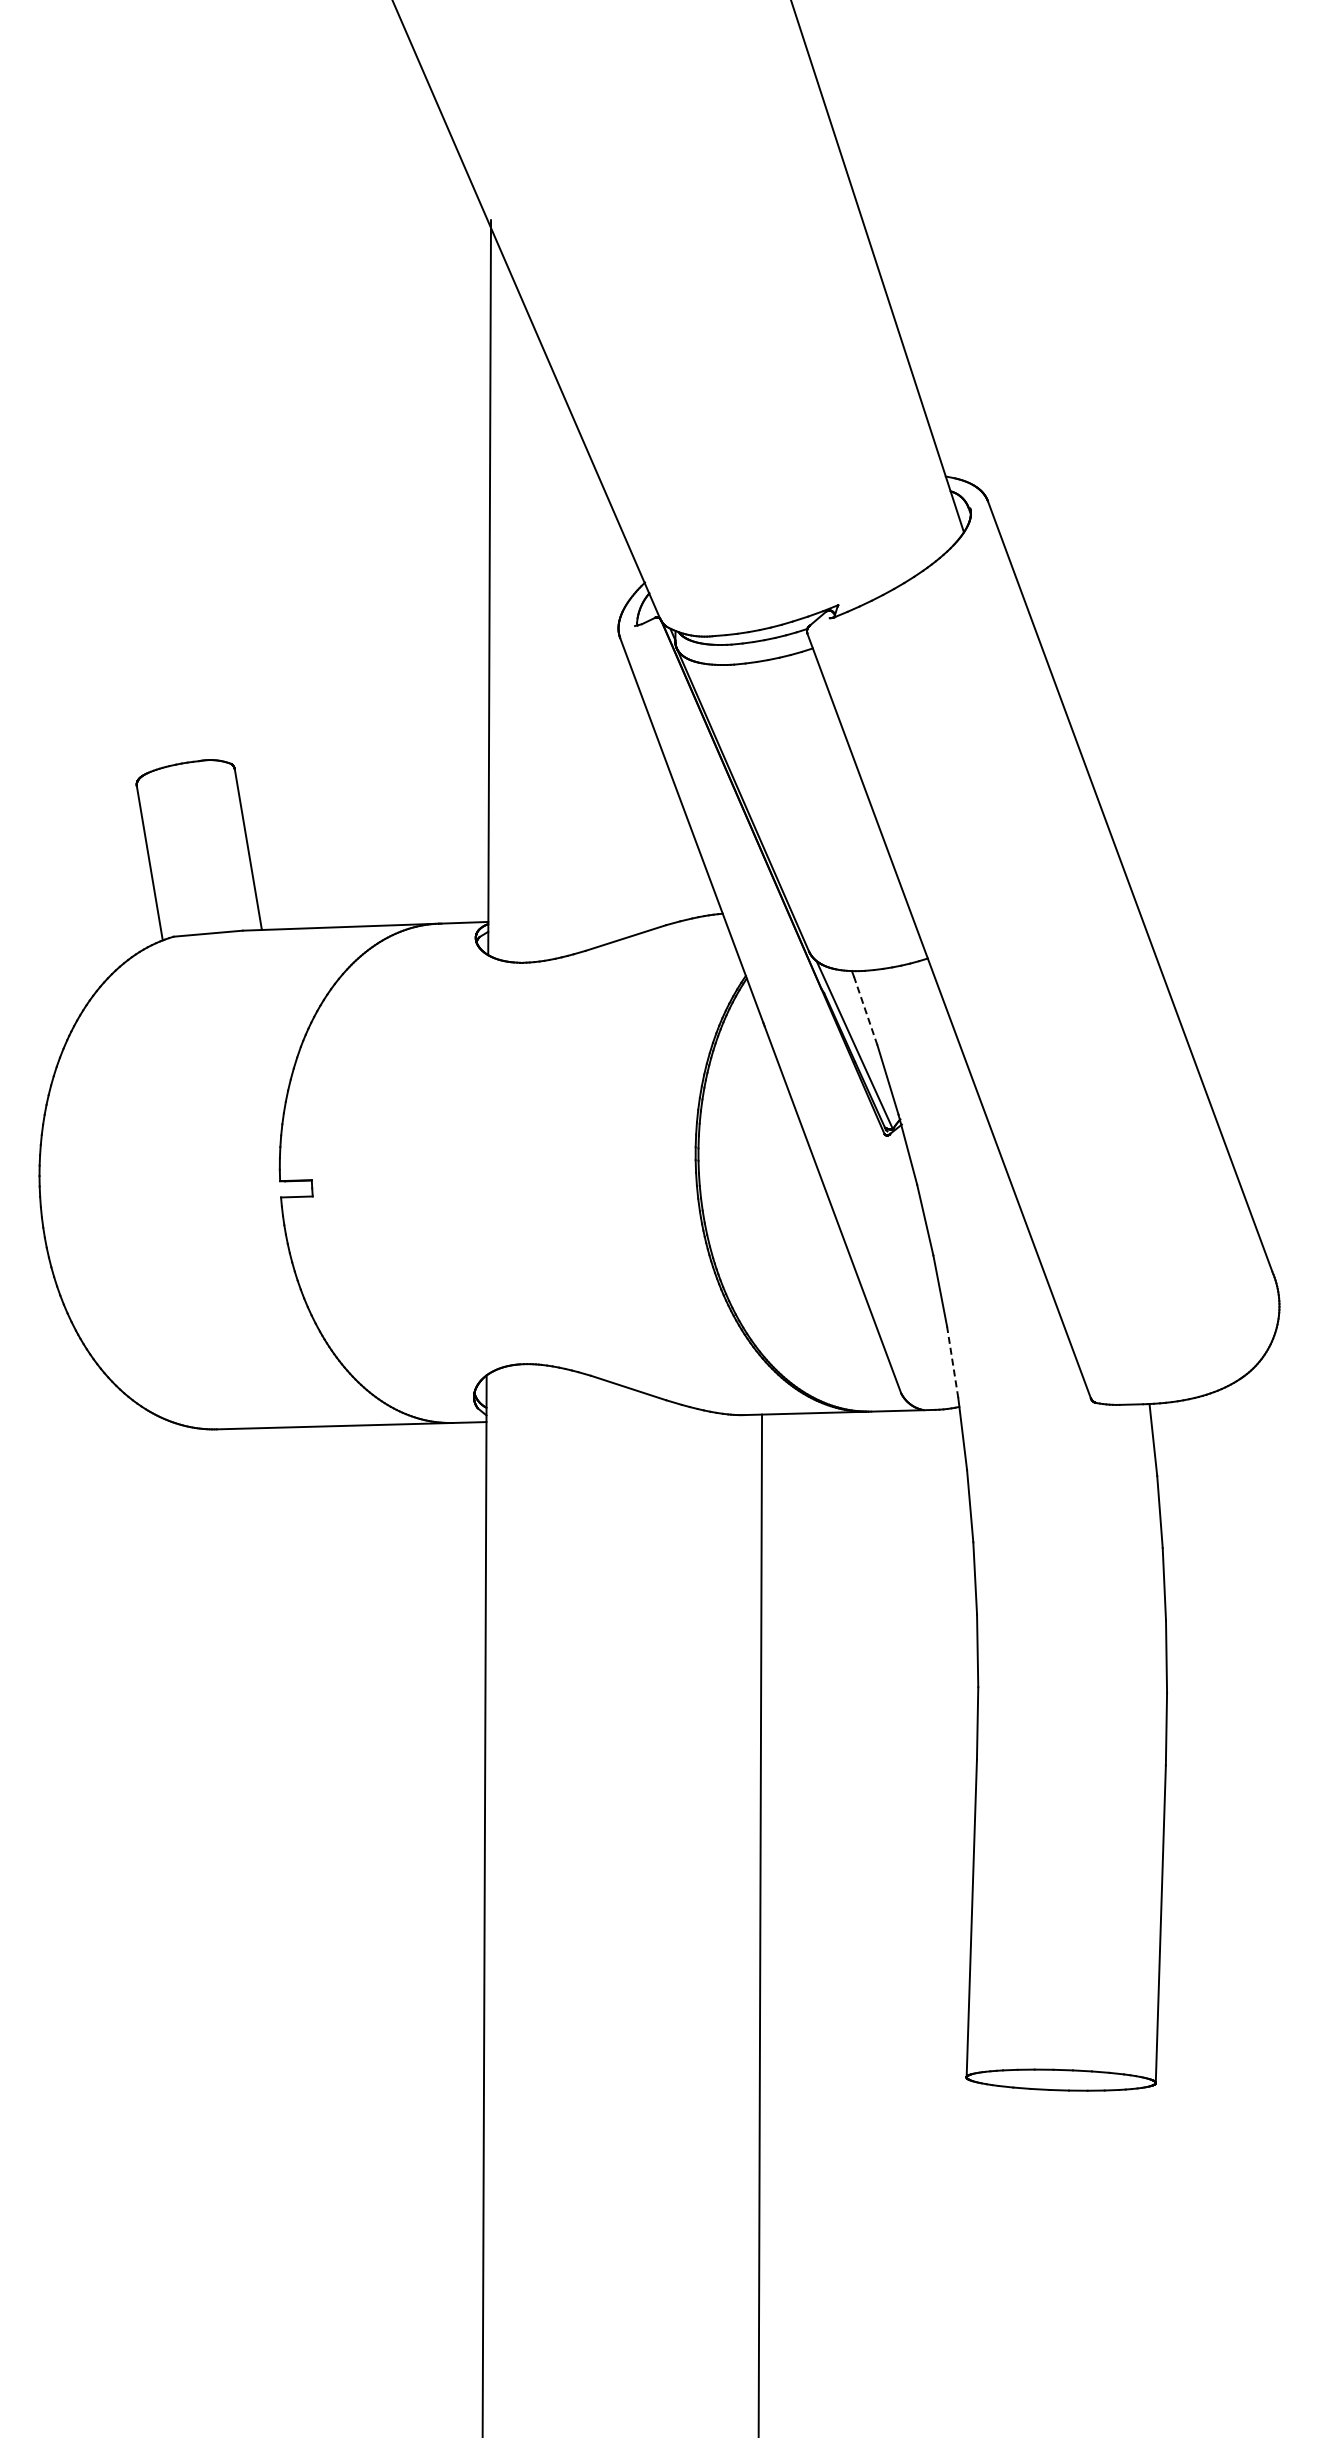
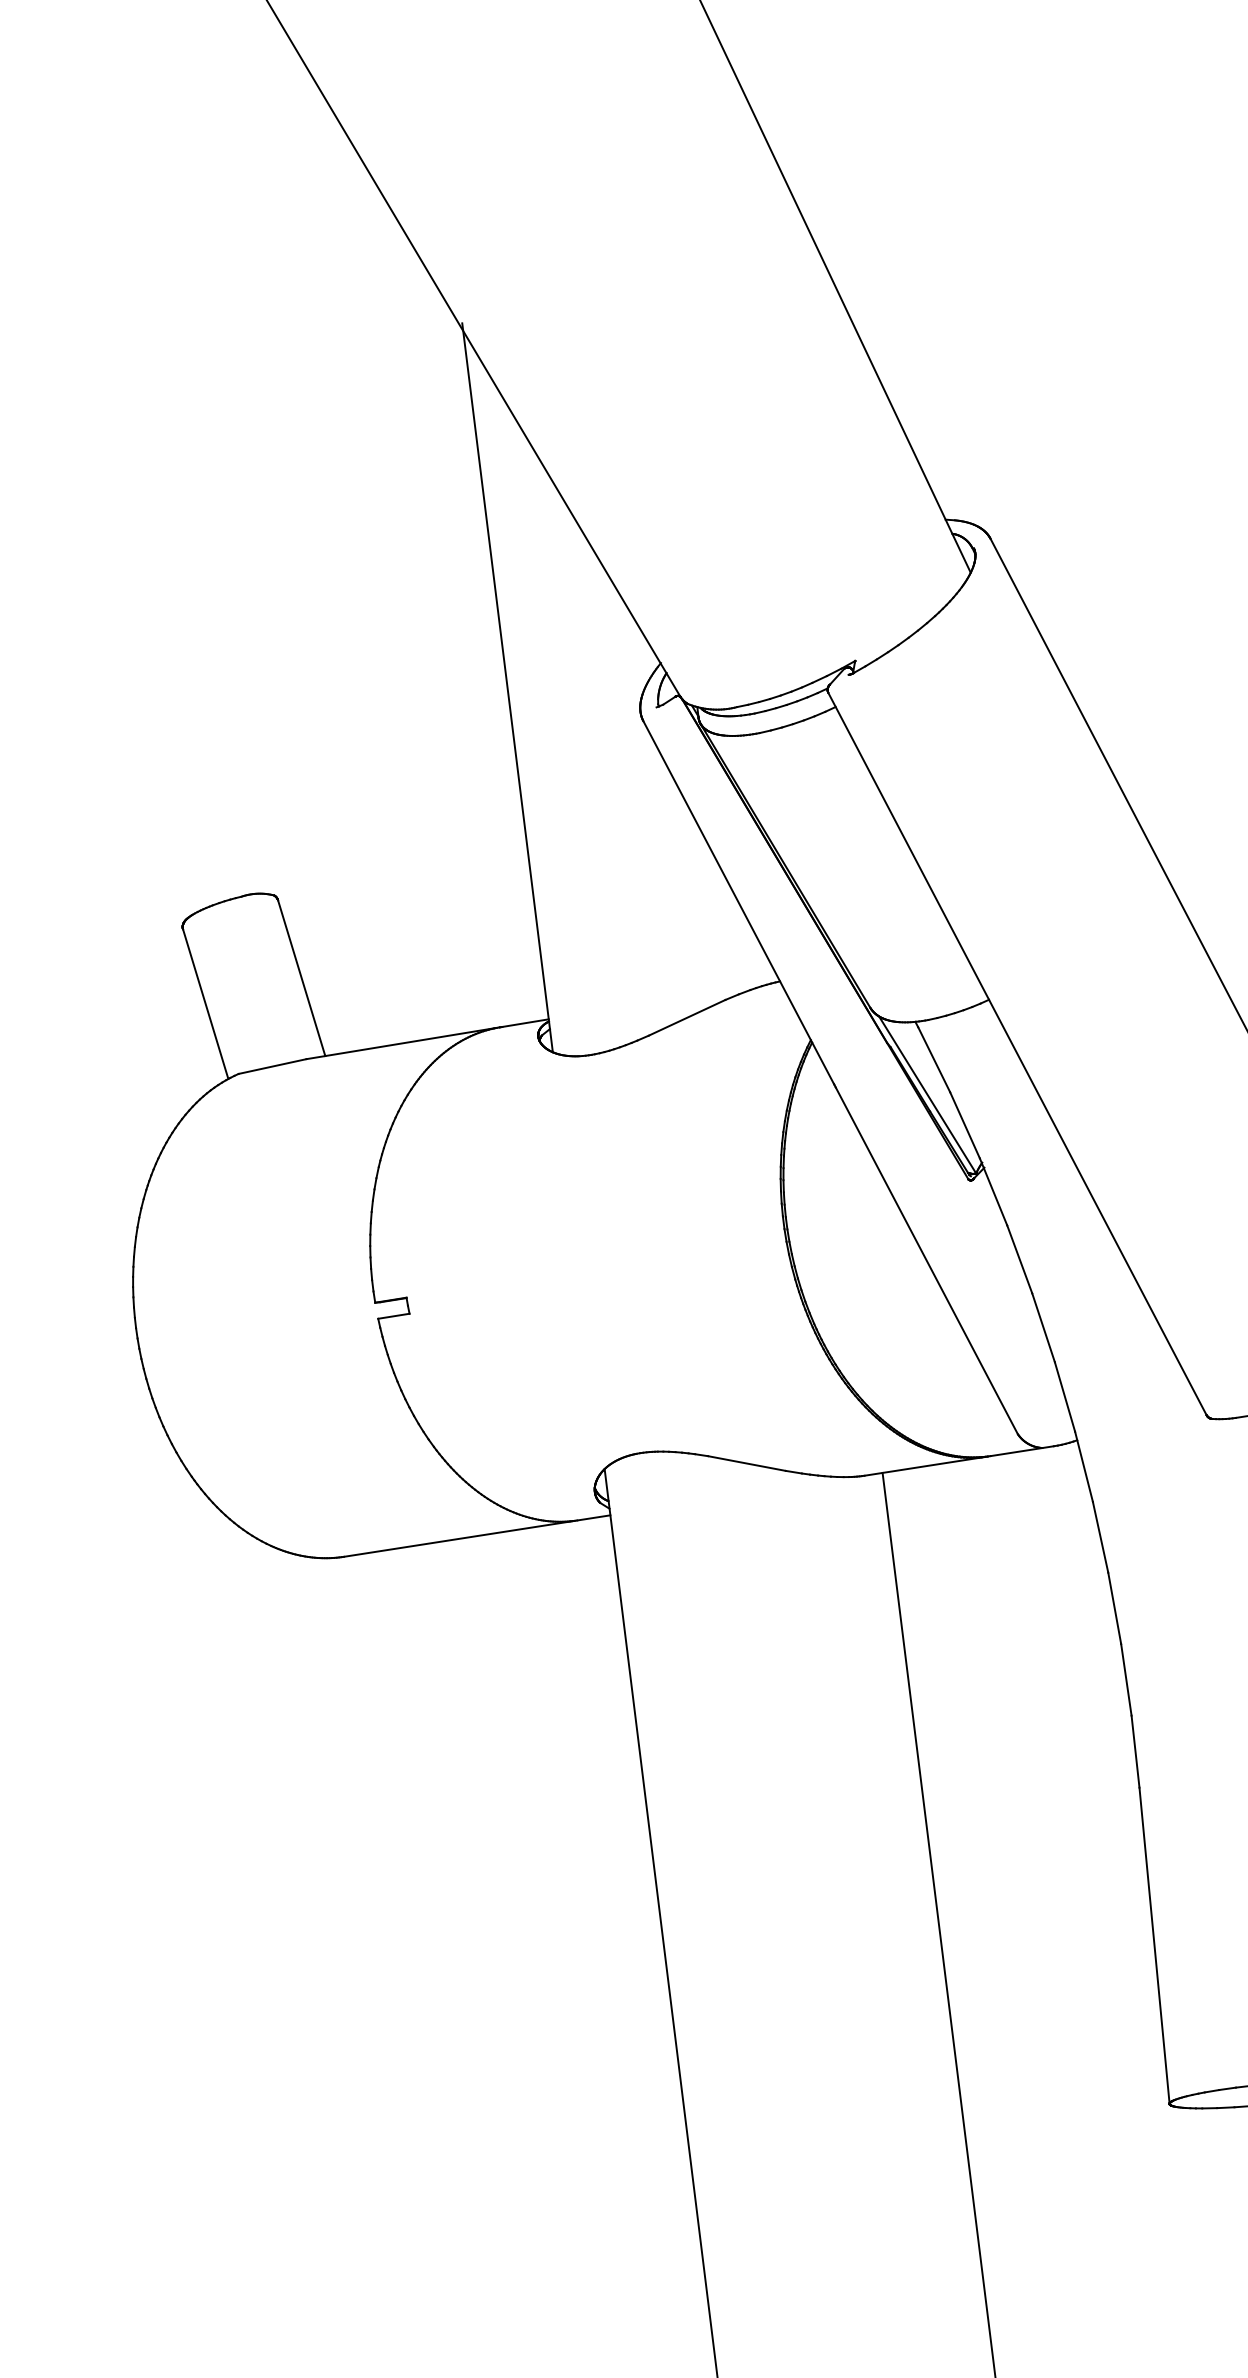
line: (865, 1010) -> (933, 1059), dashed -> solid
line: (952, 1361) -> (1064, 1396), dashed -> solid

